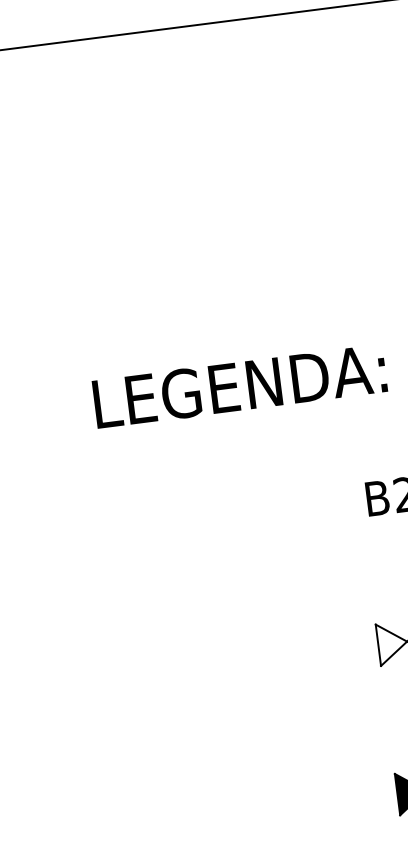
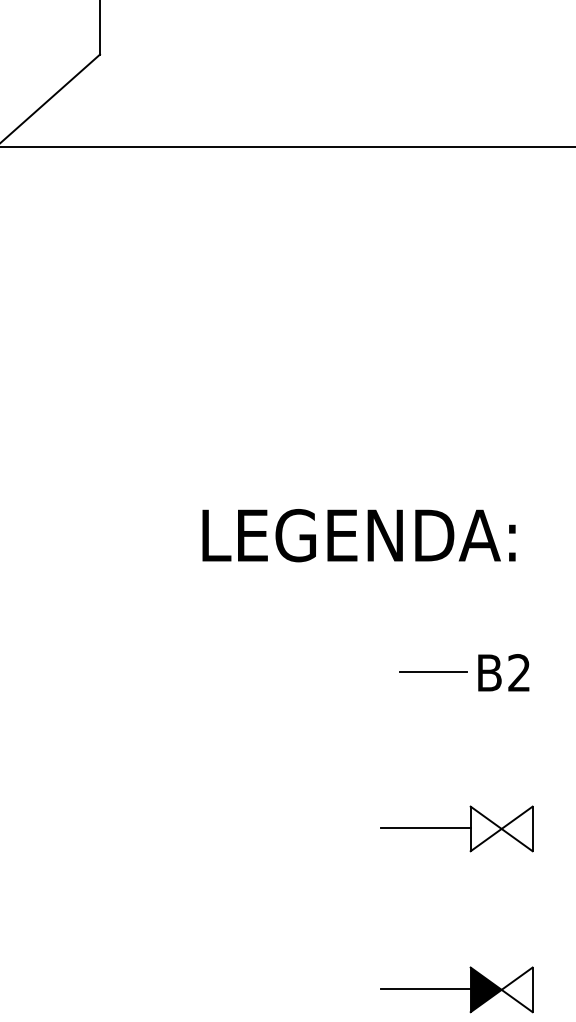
line: (324, 504) -> (432, 672), added
line: (336, 650) -> (425, 828), added
line: (355, 799) -> (425, 989), added

